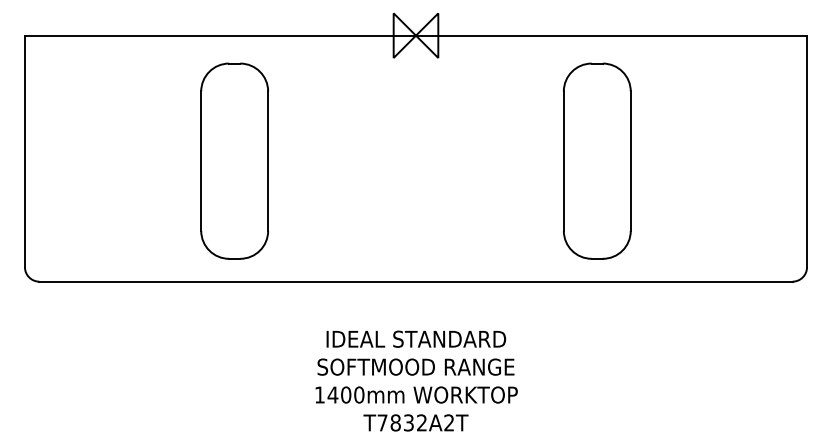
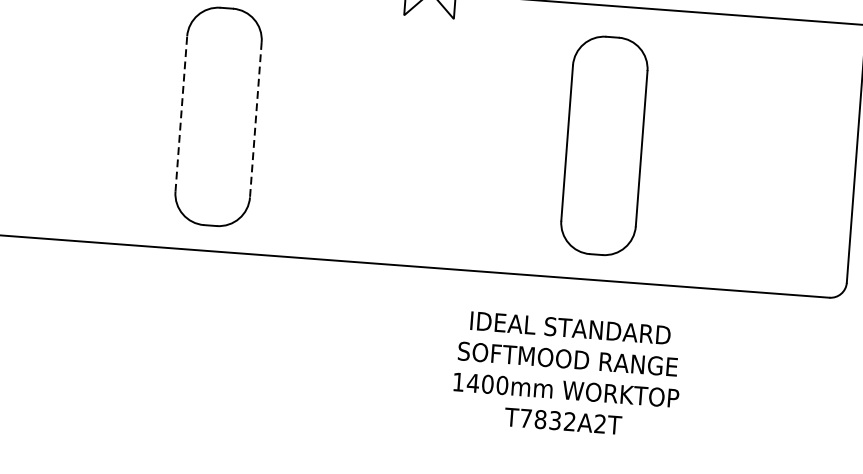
part: (597, 160) -> (604, 145), moved
line: (201, 161) -> (181, 114), solid -> dashed
line: (268, 161) -> (256, 120), solid -> dashed
text: (416, 380) -> (567, 374), moved

